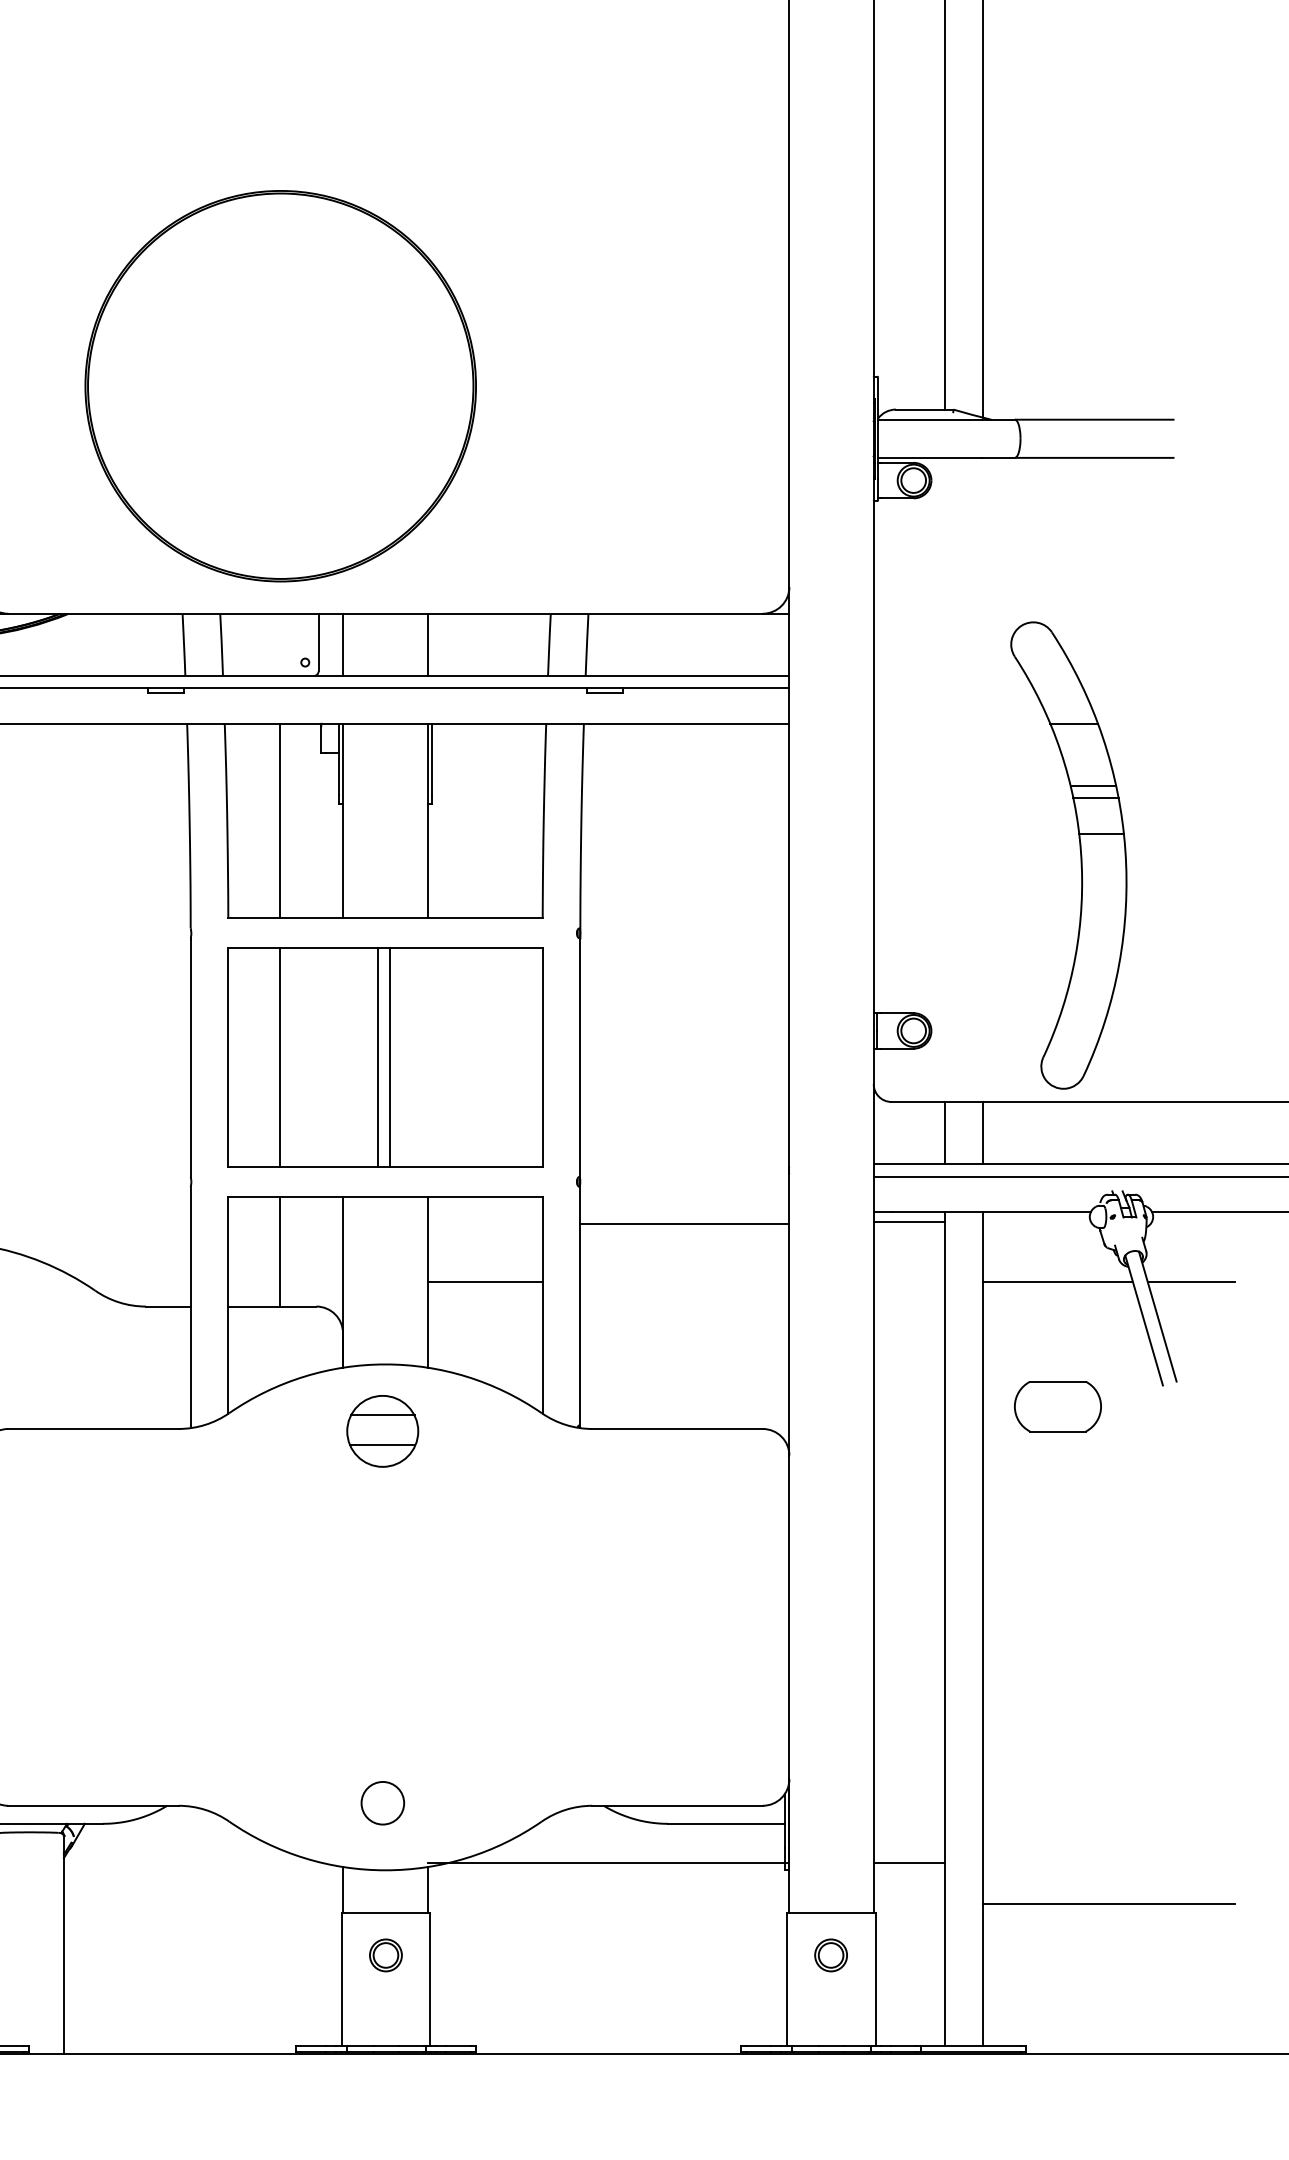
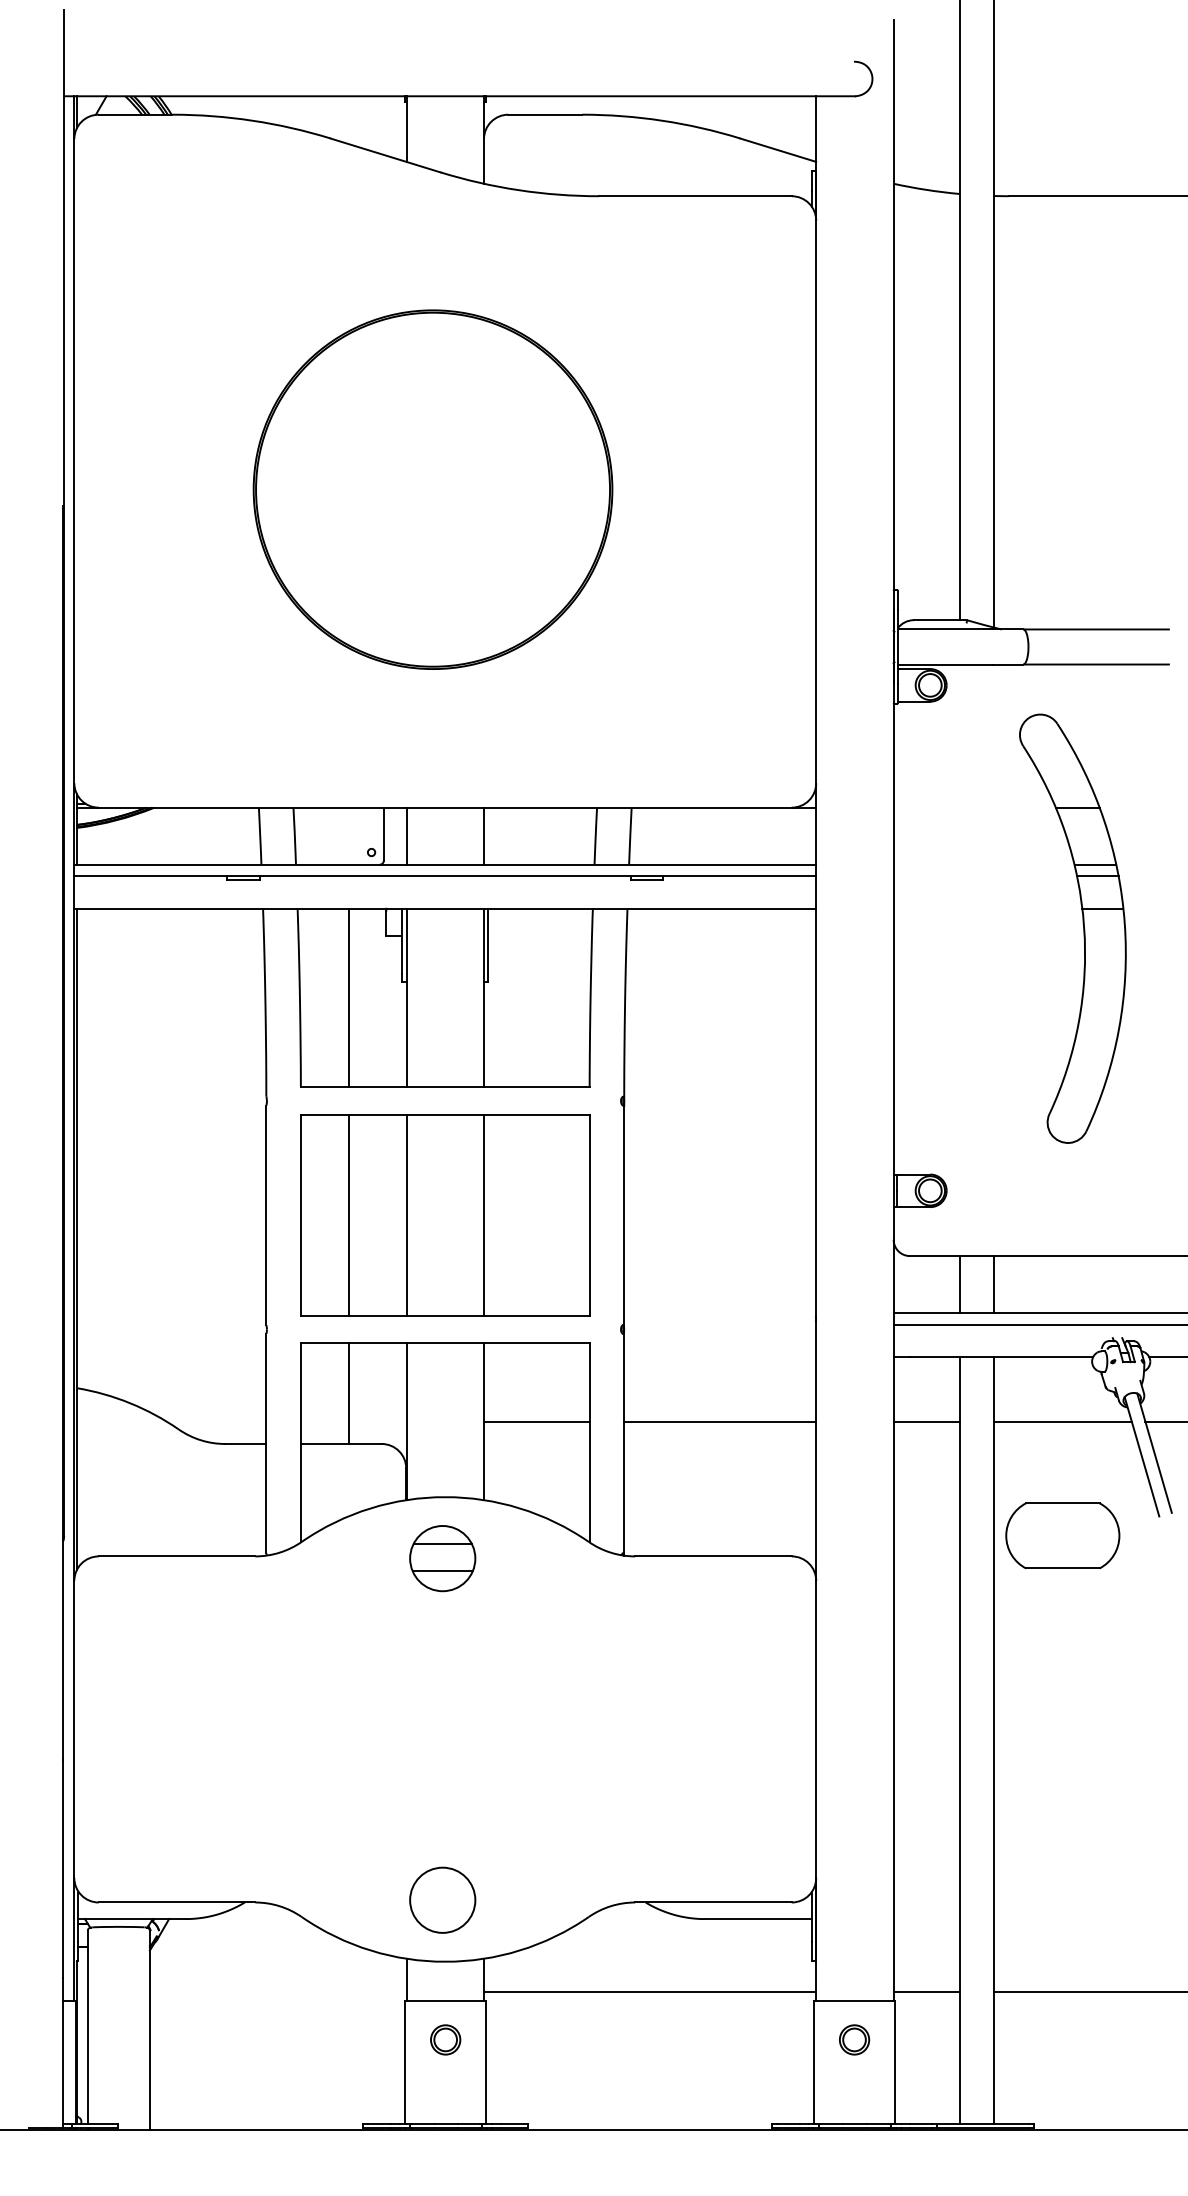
part: (280, 385) -> (432, 489), moved
part: (1080, 855) -> (1083, 928), moved
line: (378, 1056) -> (484, 1214), moved
line: (390, 1056) -> (406, 1214), moved
line: (909, 1222) -> (926, 1421), moved
line: (685, 1223) -> (720, 1421), moved
part: (1057, 1406) -> (1062, 1535), size x1.43
circle: (382, 1802) -> (442, 1899), size x1.67
line: (608, 1863) -> (650, 1992), moved
line: (909, 1863) -> (926, 1992), moved

